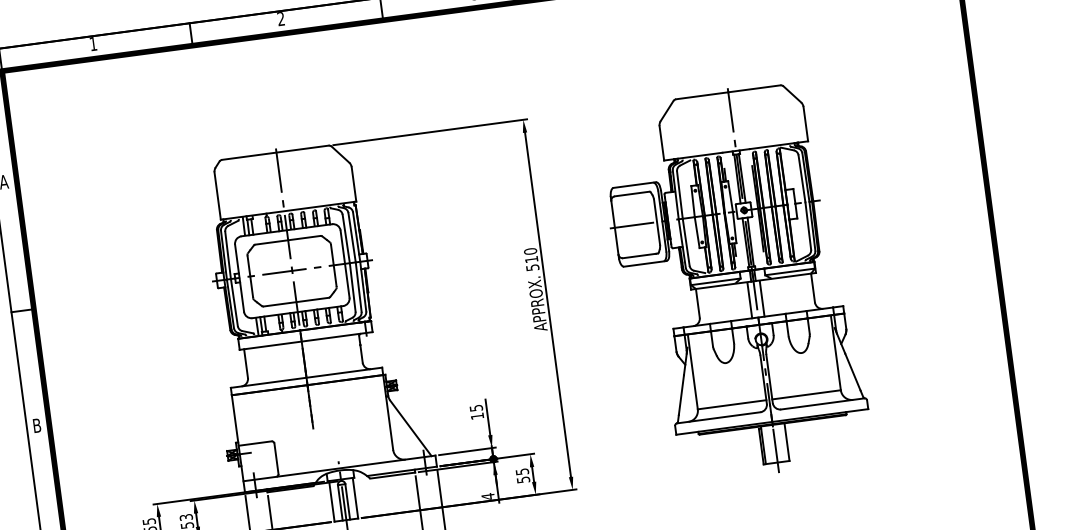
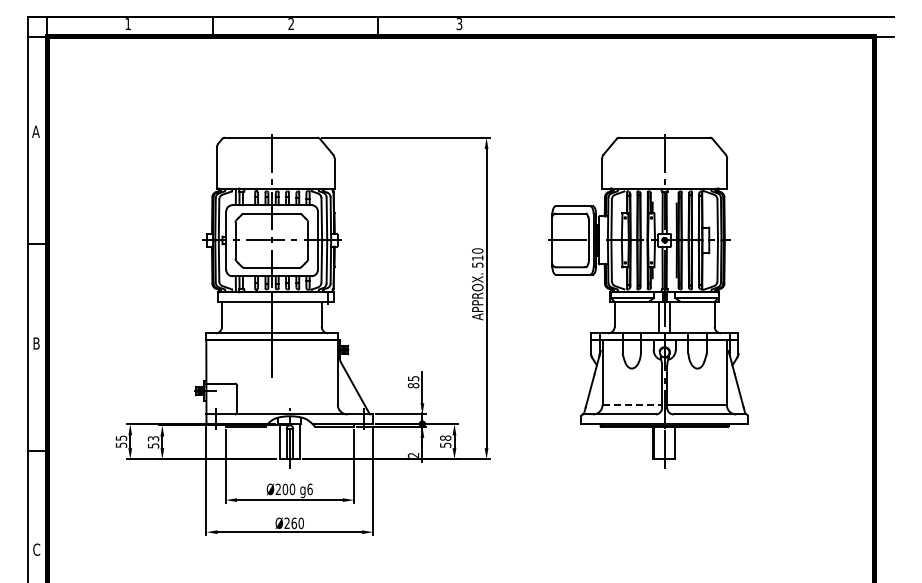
line: (732, 404) -> (632, 404), solid -> dashed
text: (477, 416) -> (413, 385), 15 -> 85
text: (522, 471) -> (445, 437), 55 -> 58
text: (487, 495) -> (413, 454), 4 -> 2

